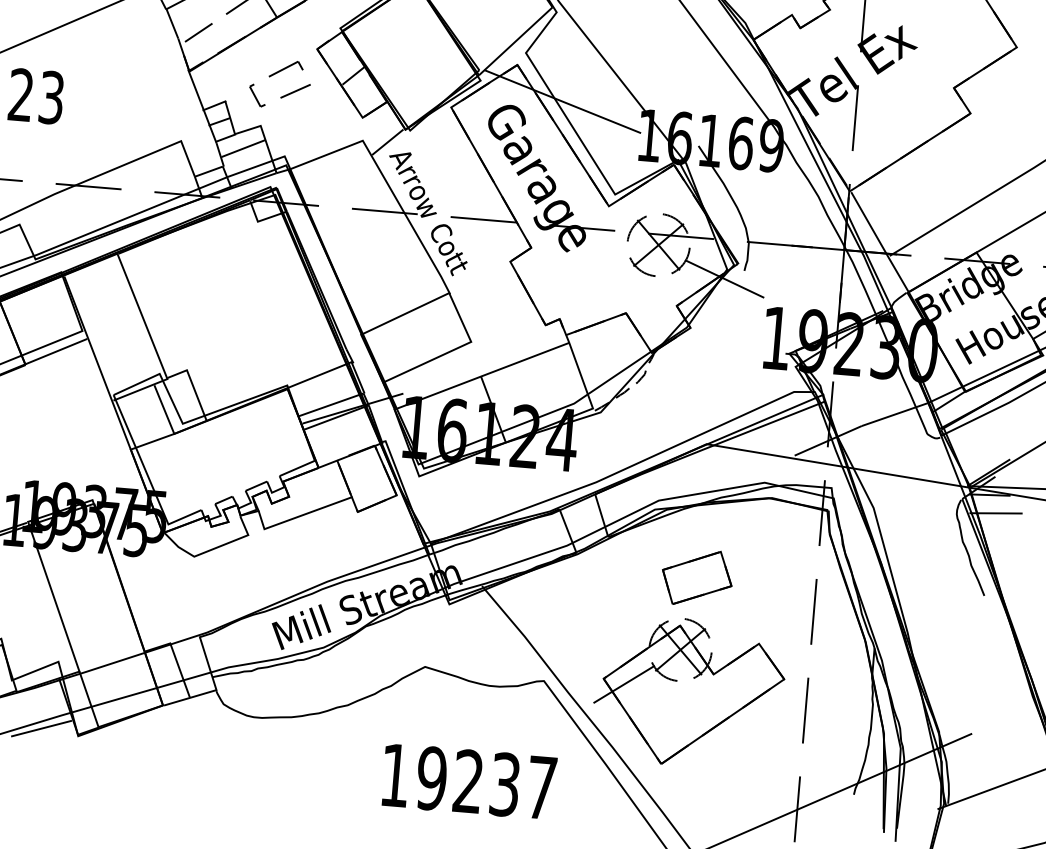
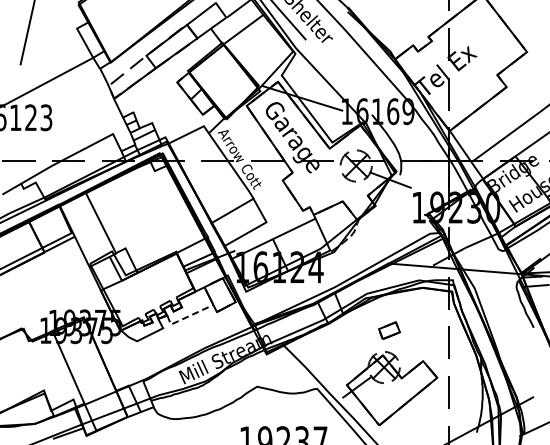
part: (278, 82) -> (159, 100), removed
line: (298, 515) -> (187, 316), solid -> dashed
part: (697, 577) -> (389, 330), size x0.6

